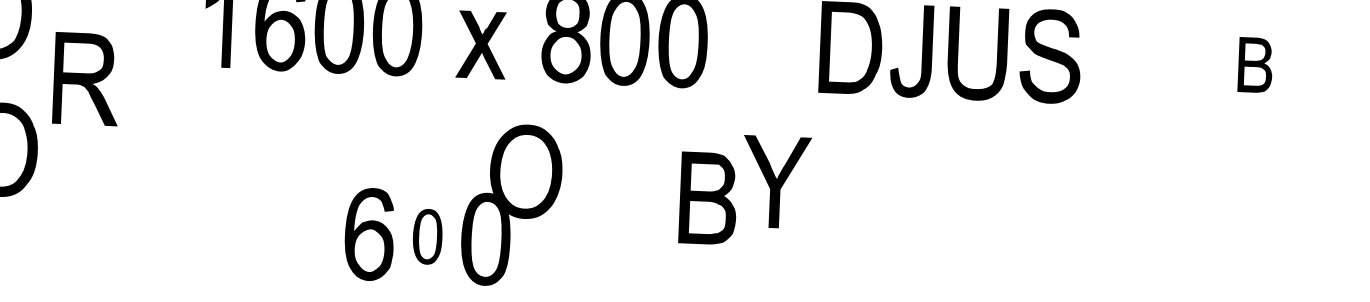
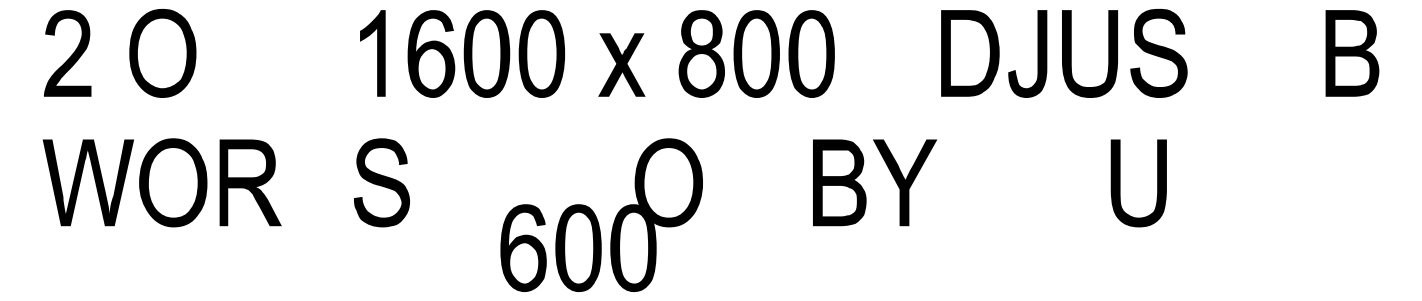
part: (1255, 65) -> (1352, 53), size x1.67
part: (86, 78) -> (250, 182), moved
fill: (222, 158) -> (381, 182), added
fill: (1023, 193) -> (1138, 183), added
part: (708, 198) -> (839, 182), moved
part: (427, 236) -> (578, 247), size x1.67

